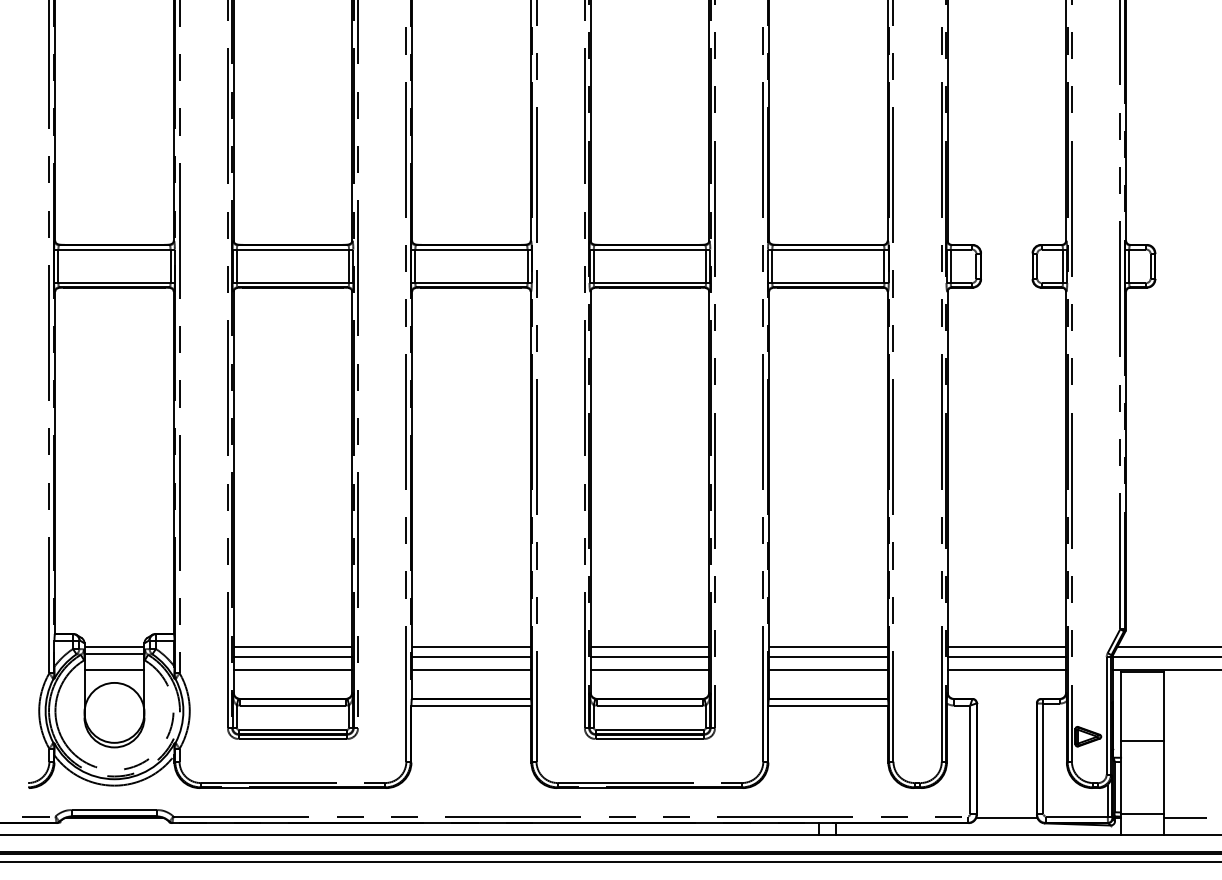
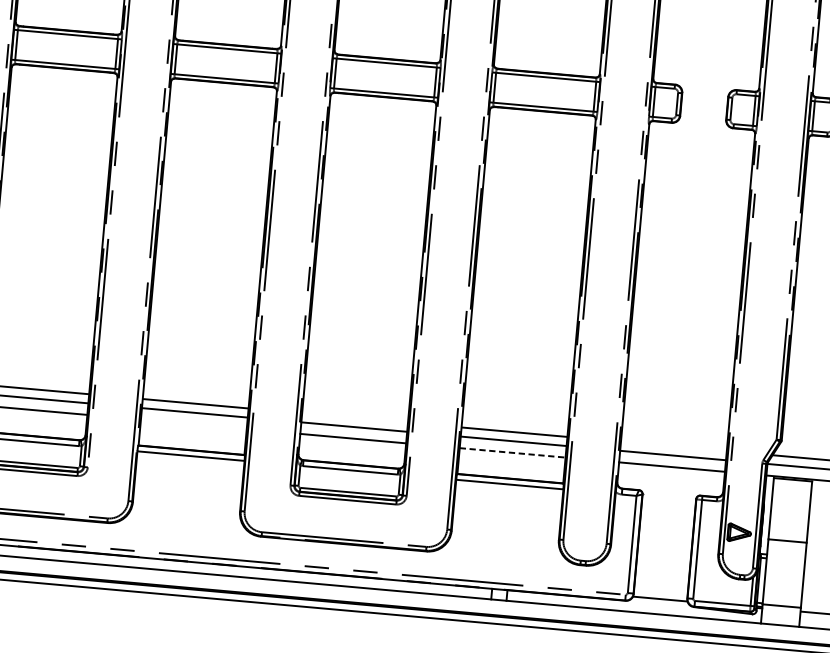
line: (649, 646) -> (354, 417), removed
line: (1006, 646) -> (673, 446), removed
line: (471, 670) -> (193, 424), removed
line: (828, 670) -> (512, 453), solid -> dashed

